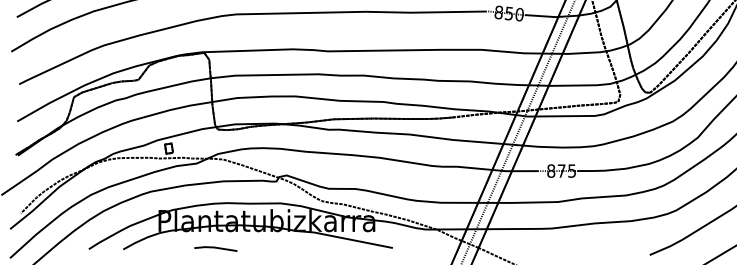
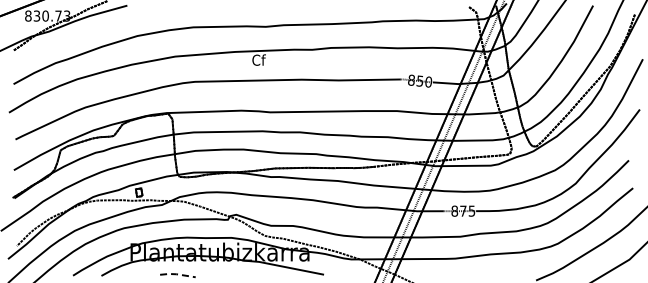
line: (215, 247) -> (177, 274), solid -> dashed

